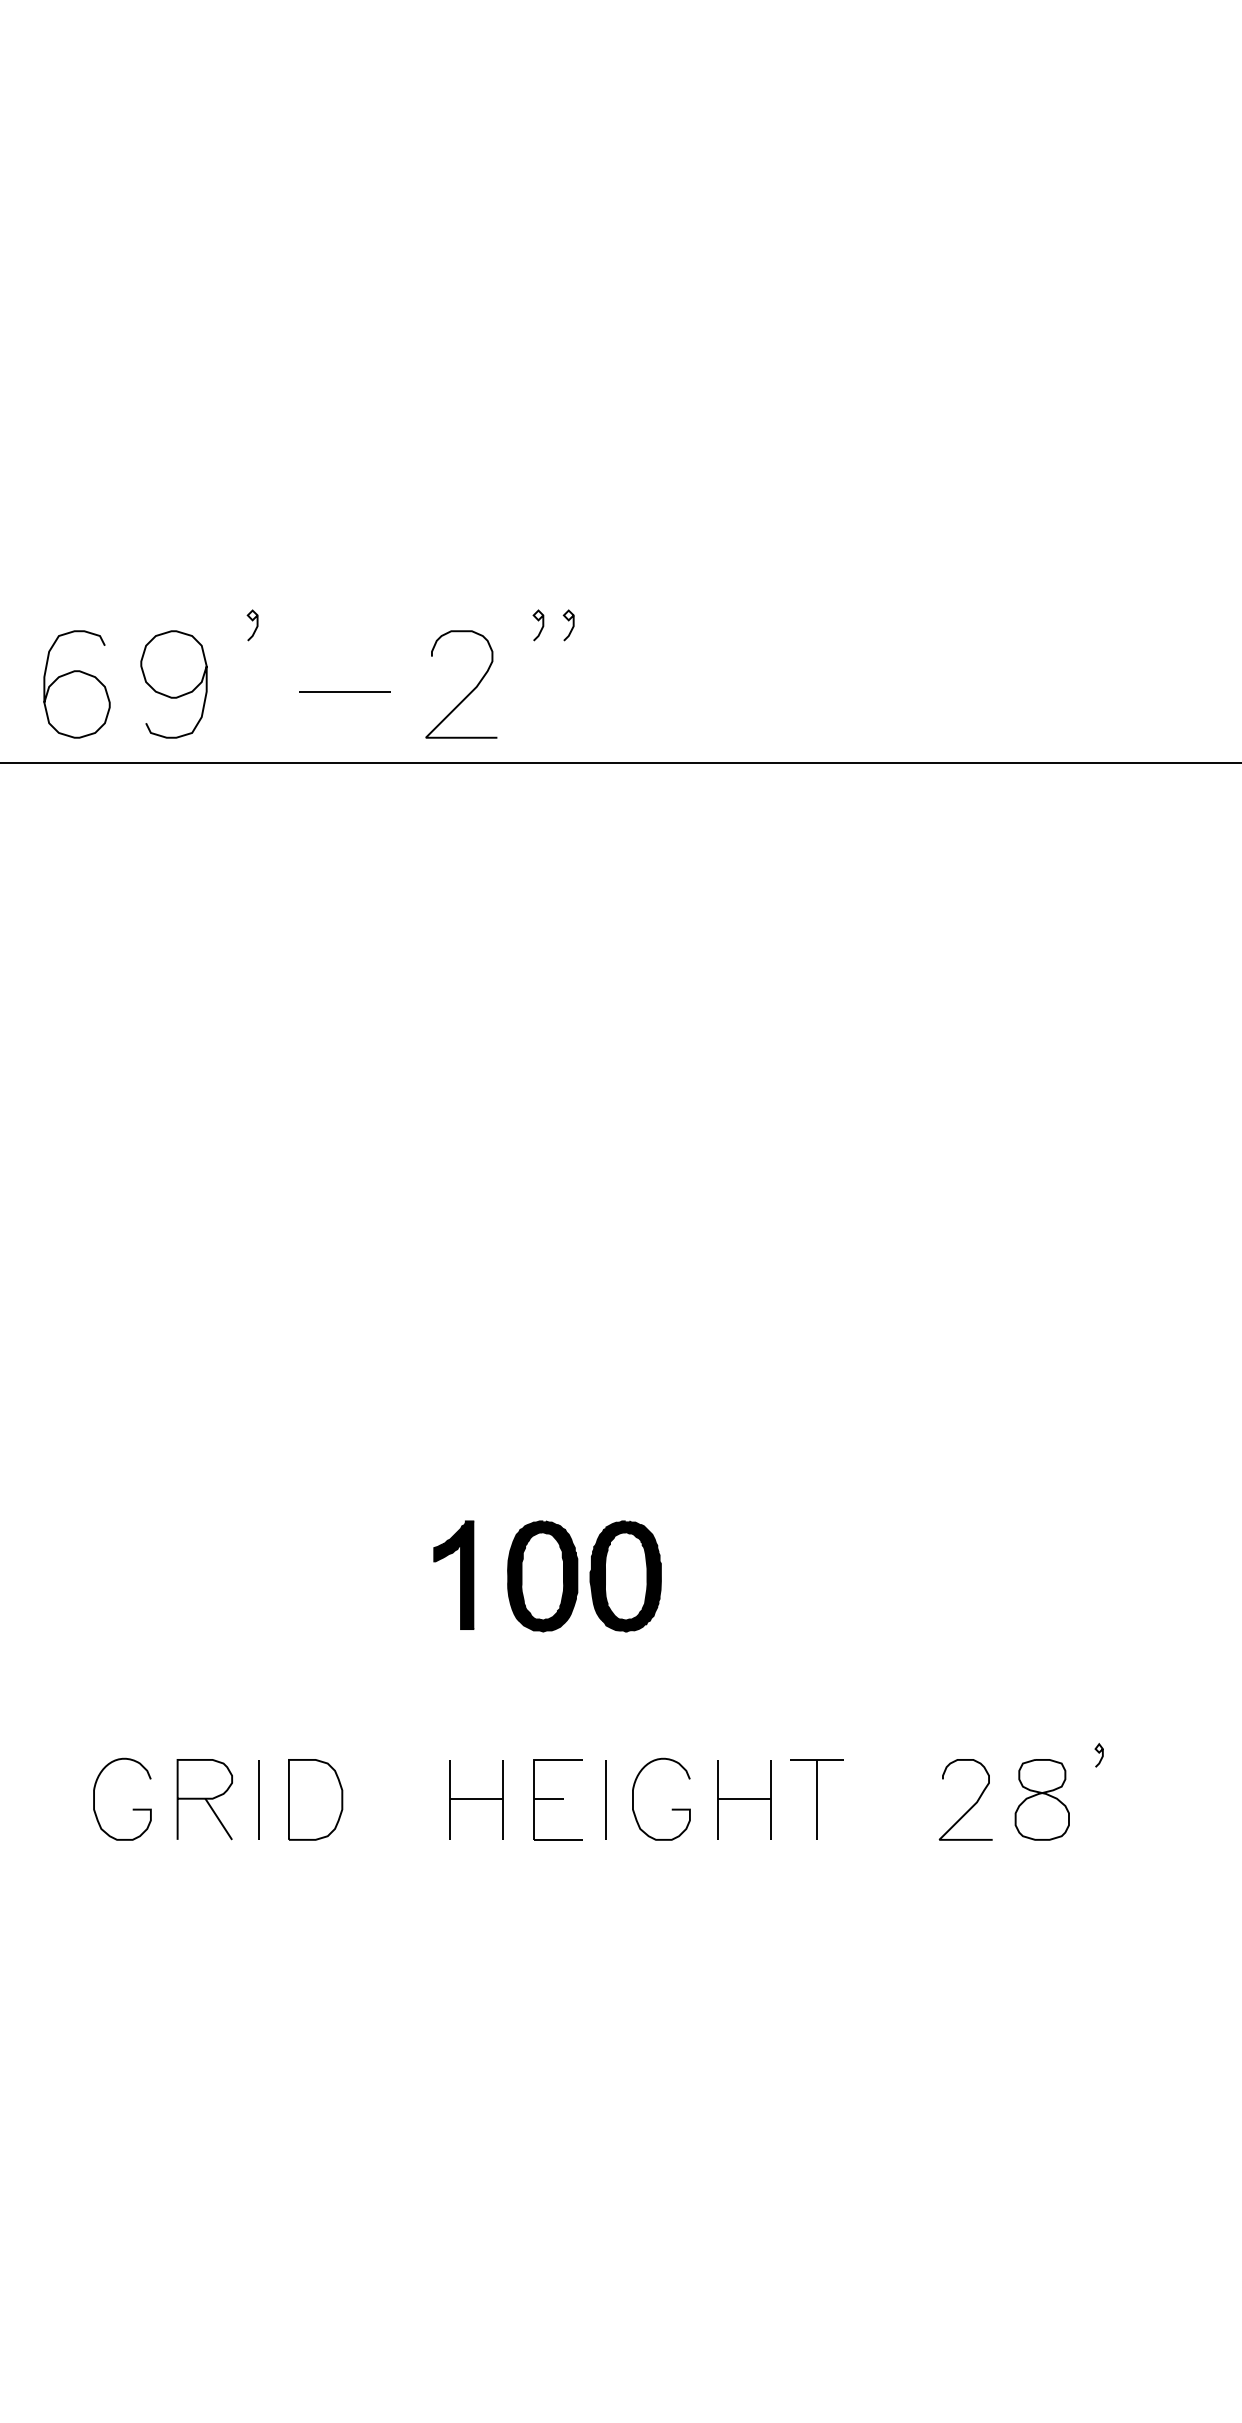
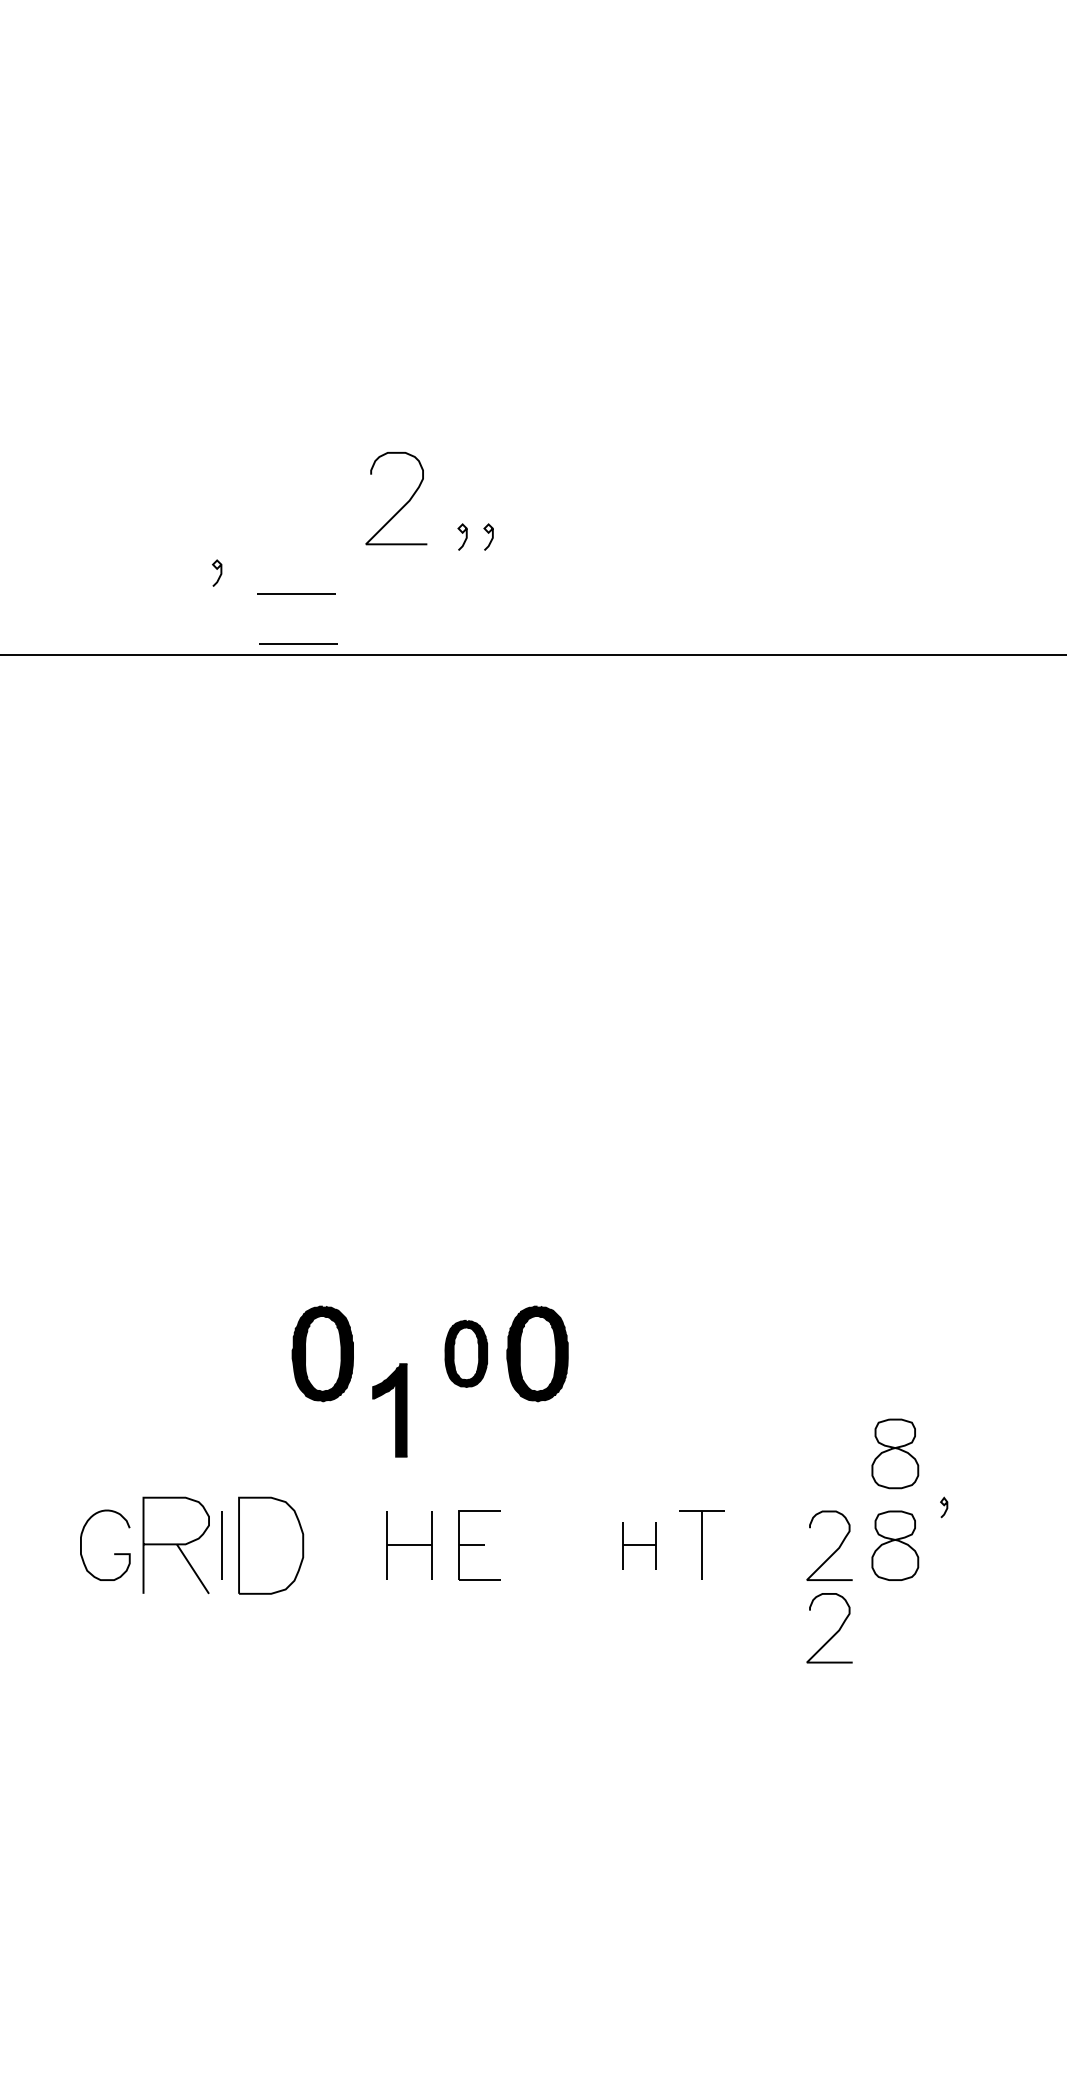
curve: (255, 627) -> (219, 575), moved
curve: (76, 672) -> (65, 577), removed
curve: (469, 692) -> (403, 505), moved
curve: (173, 696) -> (149, 598), removed
line: (347, 749) -> (298, 643), added
part: (460, 1574) -> (395, 1409), moved
part: (375, 1576) -> (322, 1353), added
part: (542, 1576) -> (466, 1353), size x0.7
part: (1041, 1692) -> (894, 1453), added
part: (204, 1799) -> (175, 1545), size x1.4
part: (315, 1799) -> (271, 1545), size x1.4
line: (605, 1799) -> (520, 1545), removed
part: (744, 1799) -> (639, 1545), size x0.7
curve: (672, 1808) -> (577, 1553), removed
curve: (972, 1901) -> (835, 1633), added

